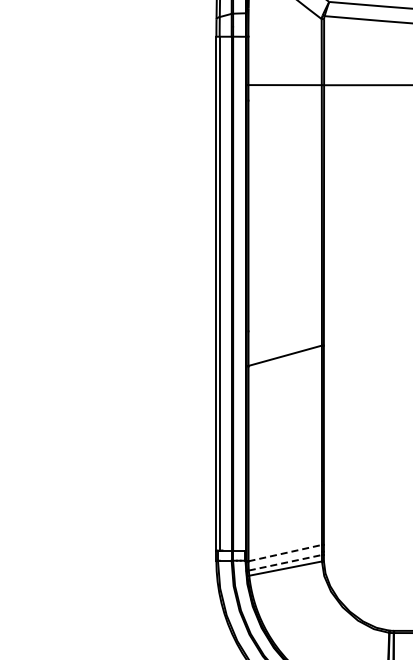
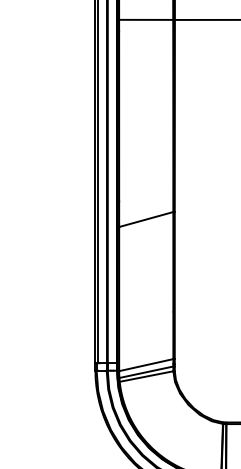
line: (285, 553) -> (146, 365), dashed -> solid
line: (285, 562) -> (146, 372), dashed -> solid

